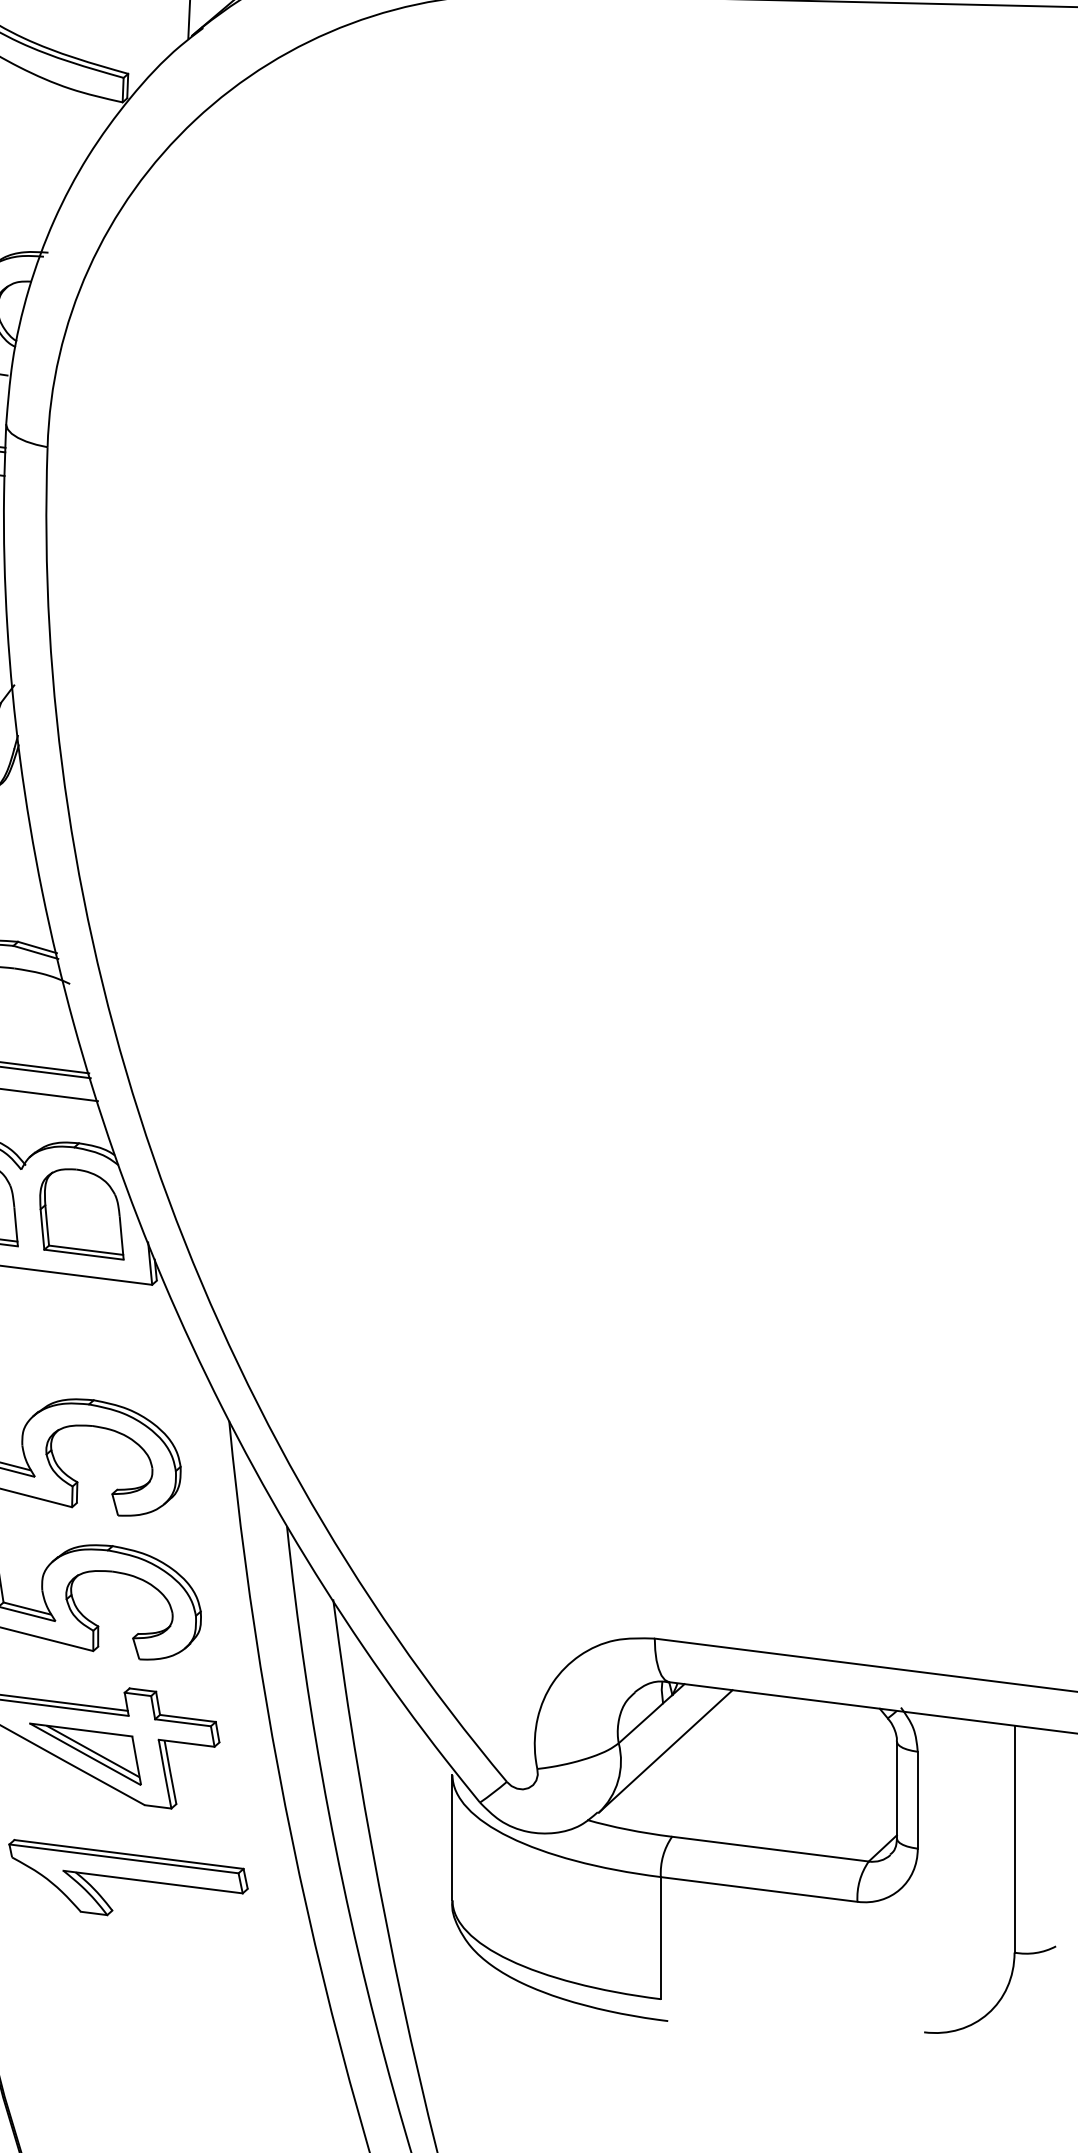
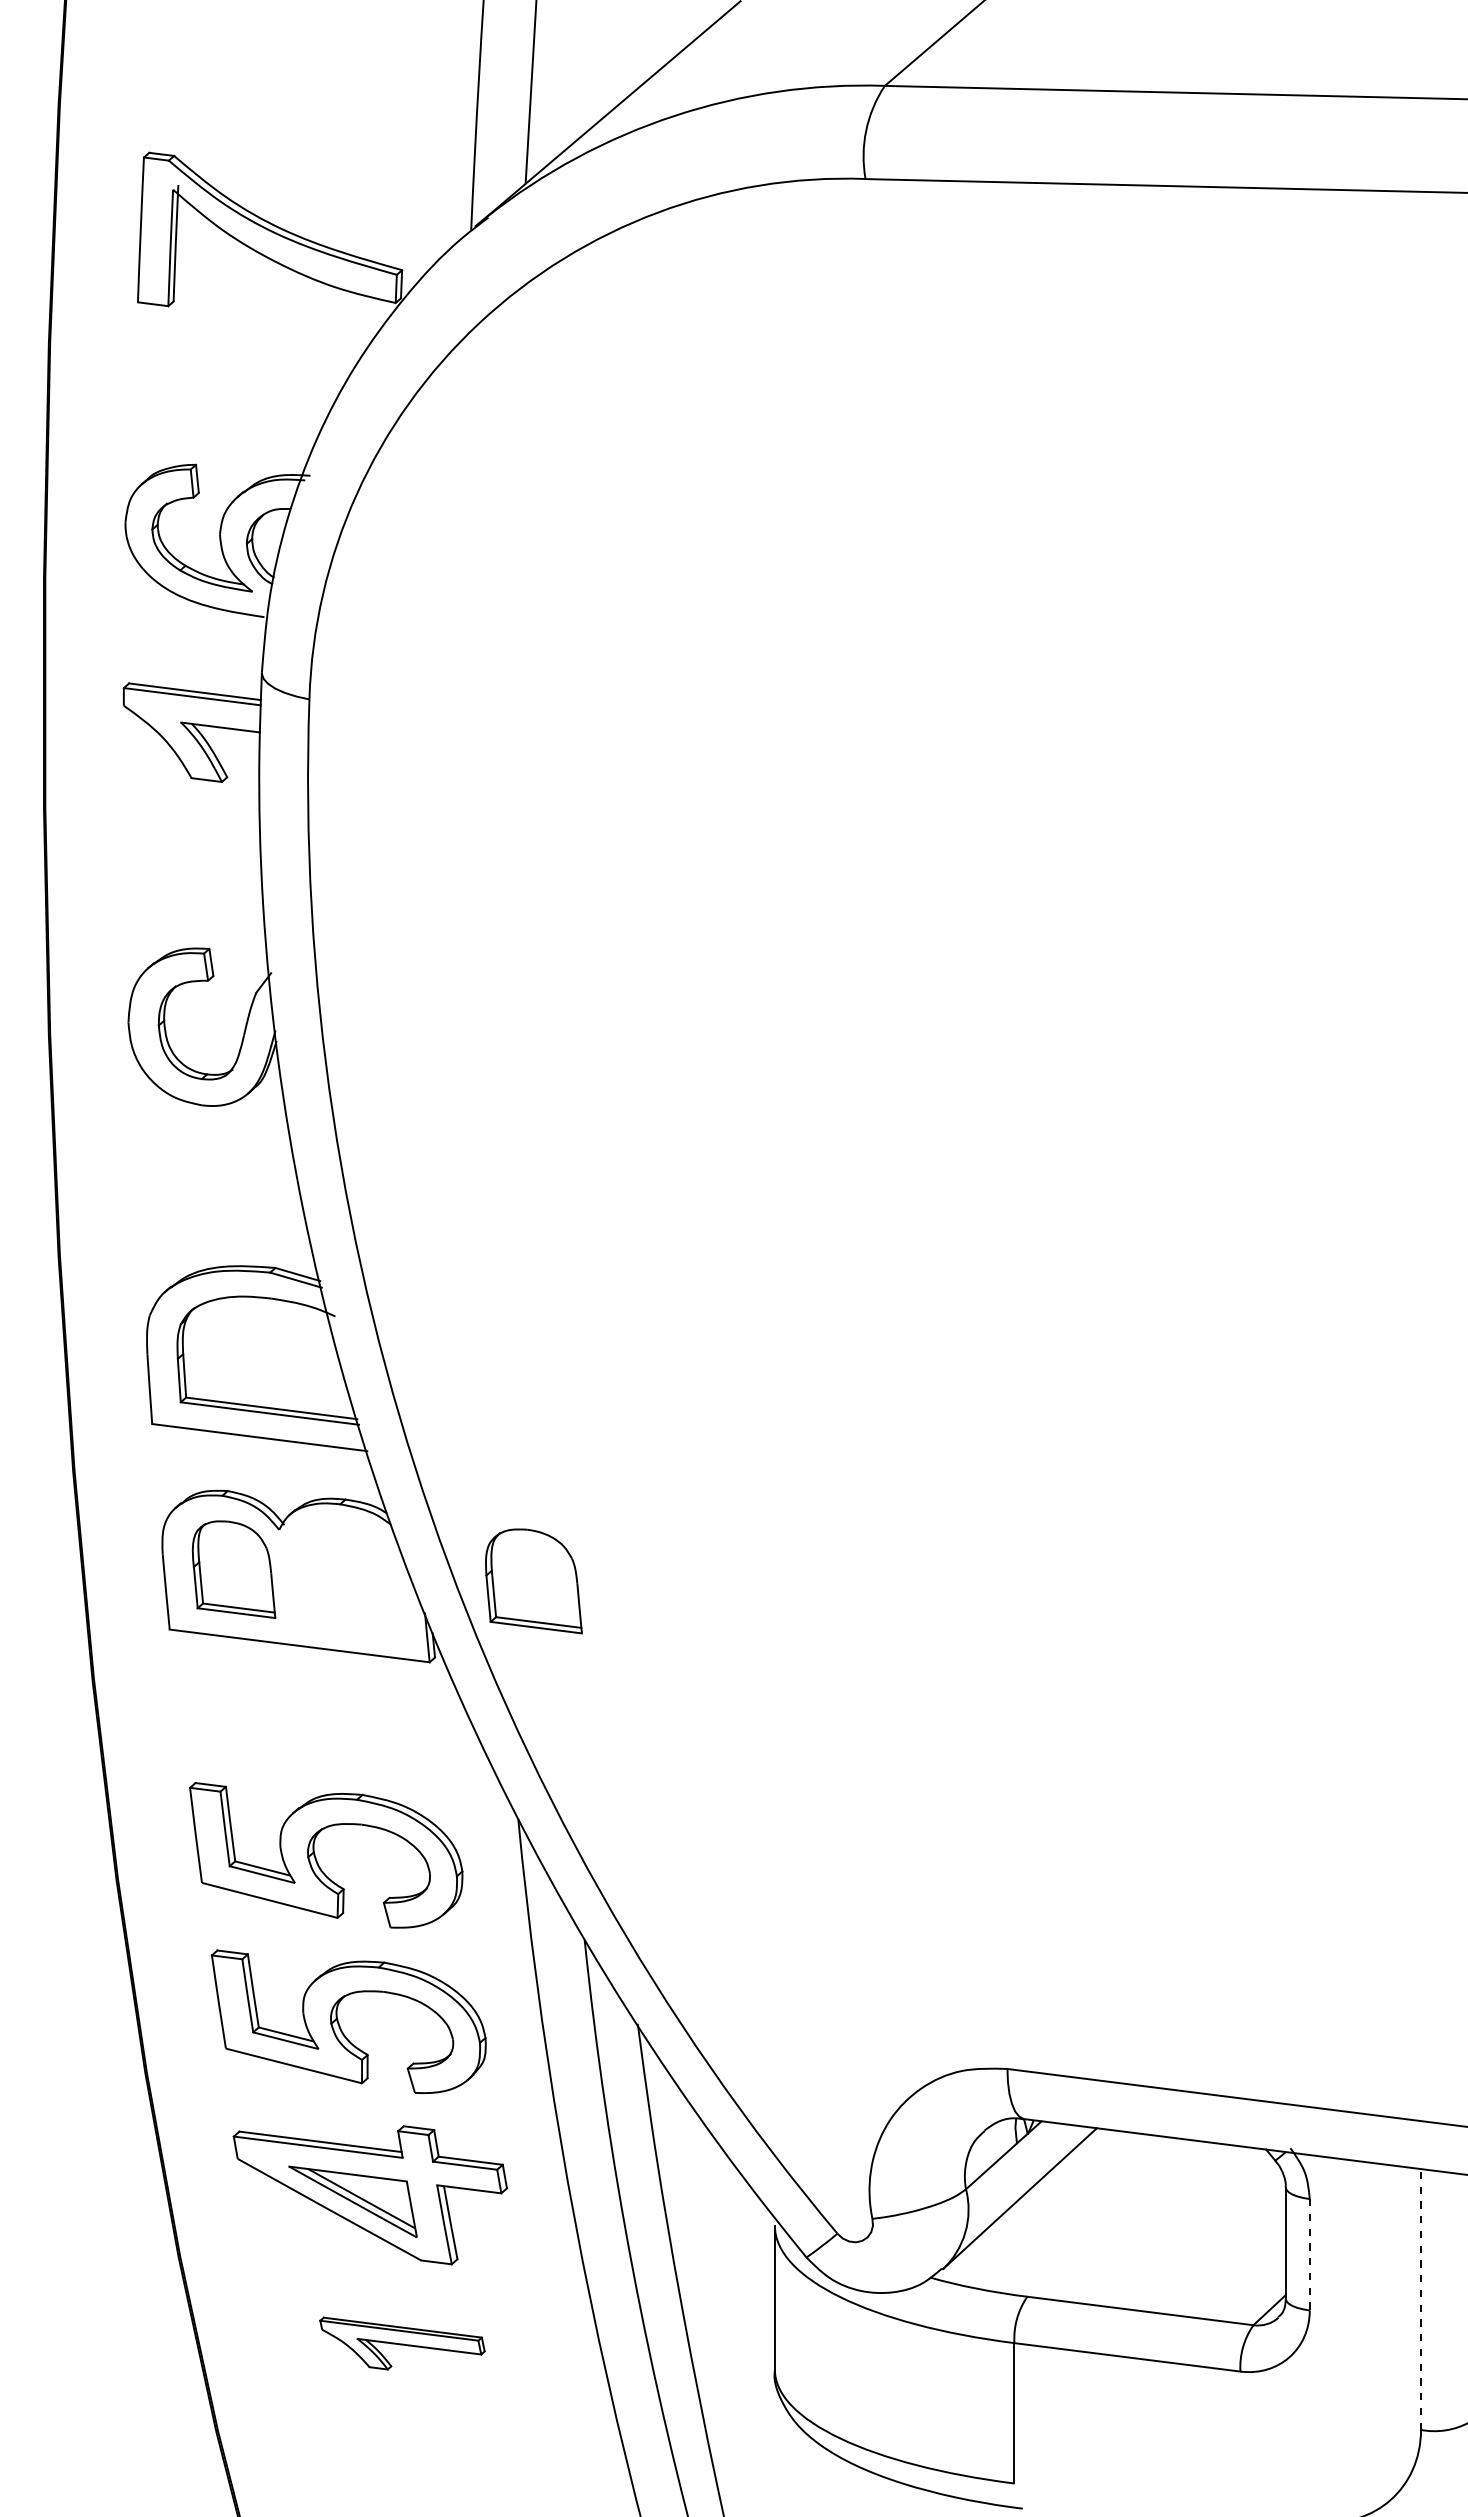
part: (81, 1214) -> (533, 1581), moved
line: (917, 1800) -> (1309, 2254), solid -> dashed
line: (1014, 1838) -> (1420, 2298), solid -> dashed
part: (128, 1877) -> (402, 2343), size x0.6

